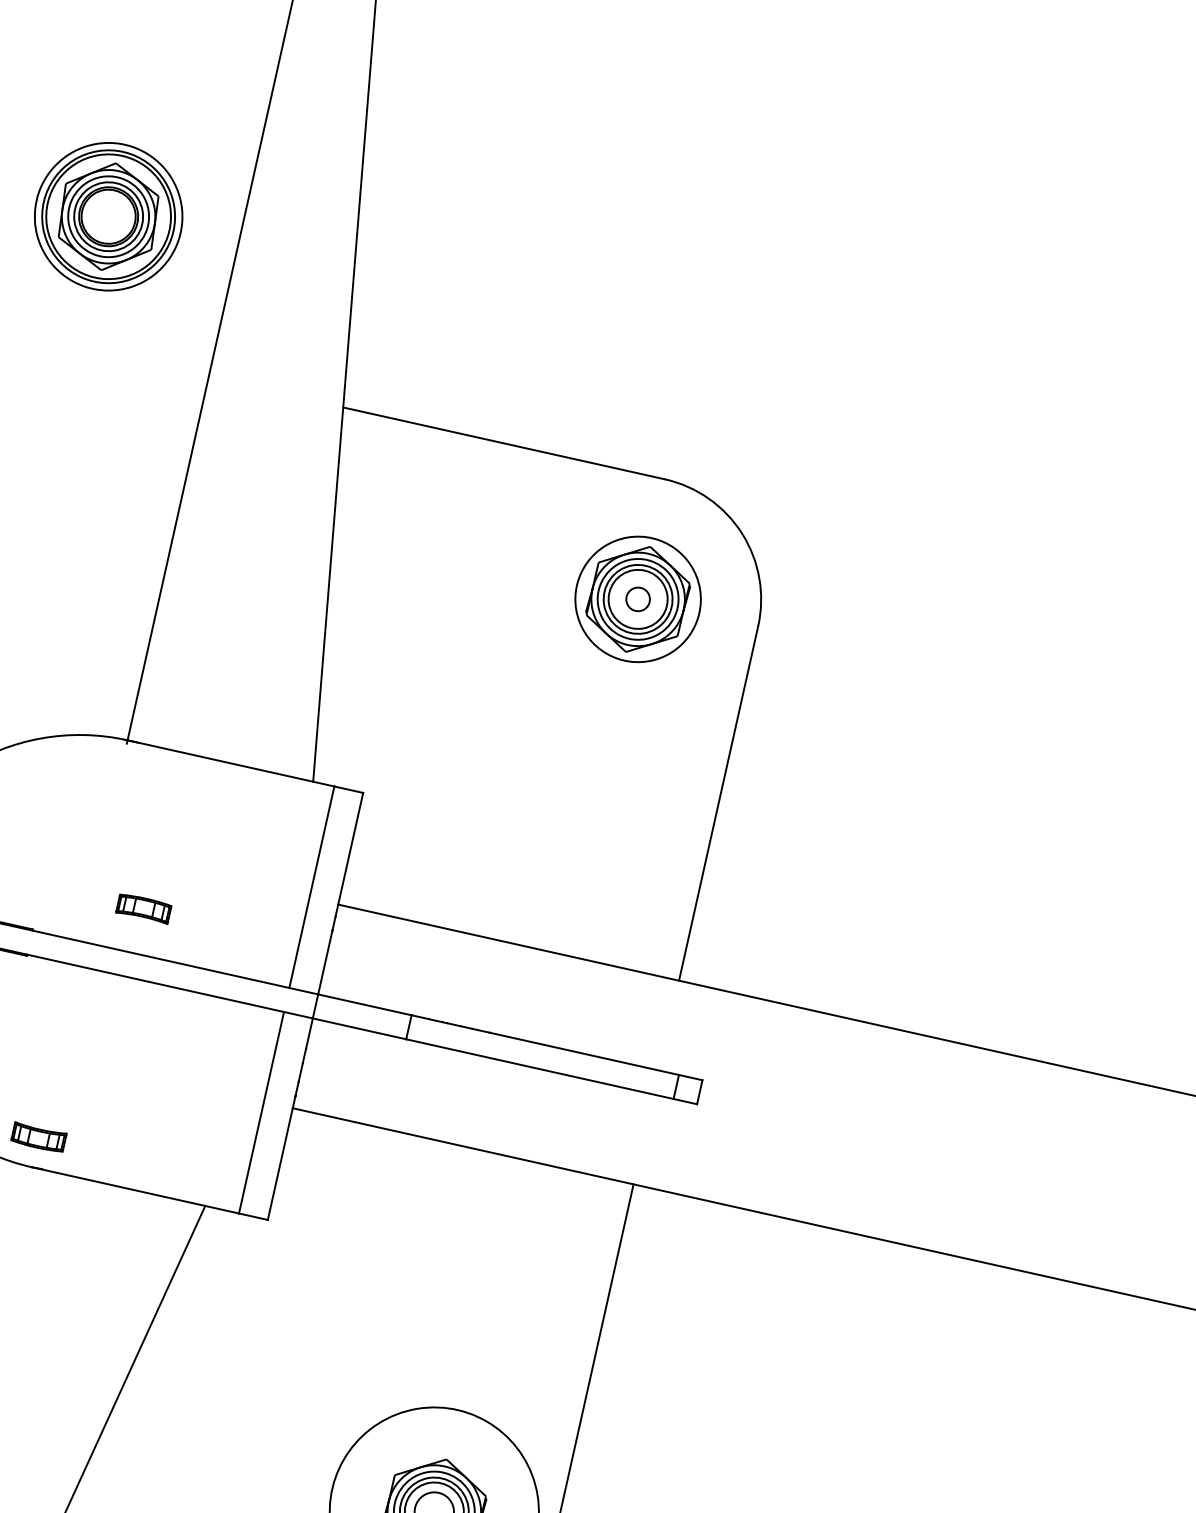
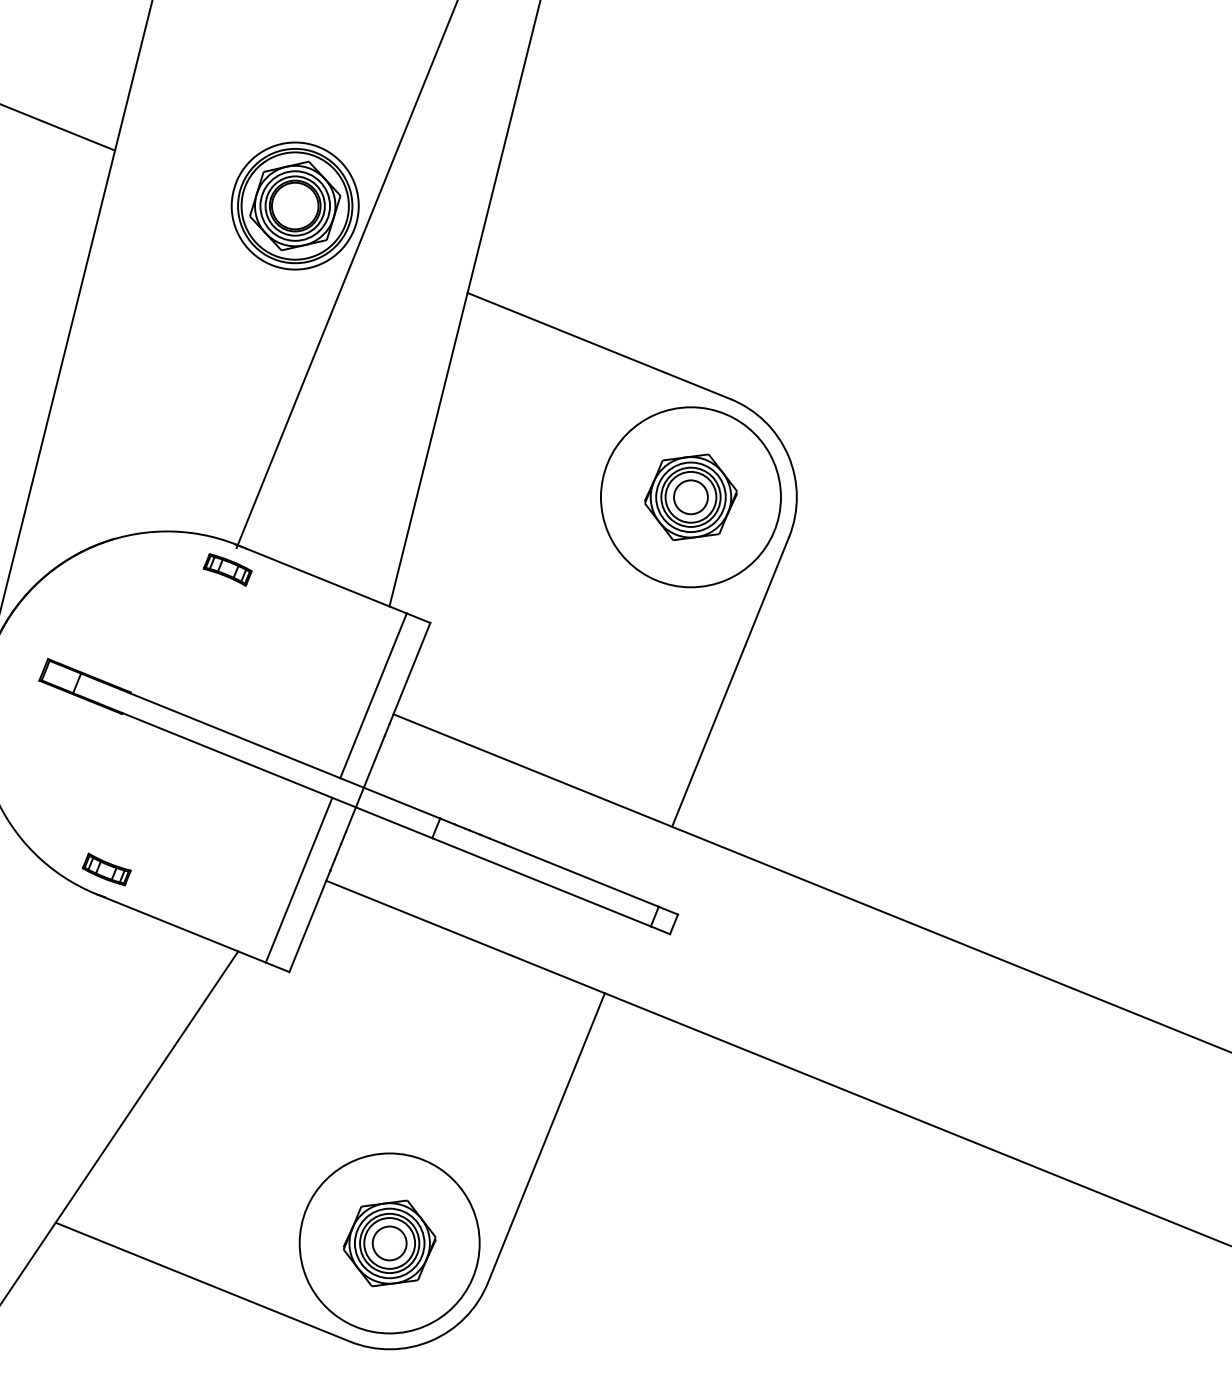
part: (107, 216) -> (294, 205), moved
circle: (637, 599) -> (690, 497), size x1.67
circle: (637, 599) -> (690, 497), size x1.67
part: (143, 908) -> (227, 569), moved

